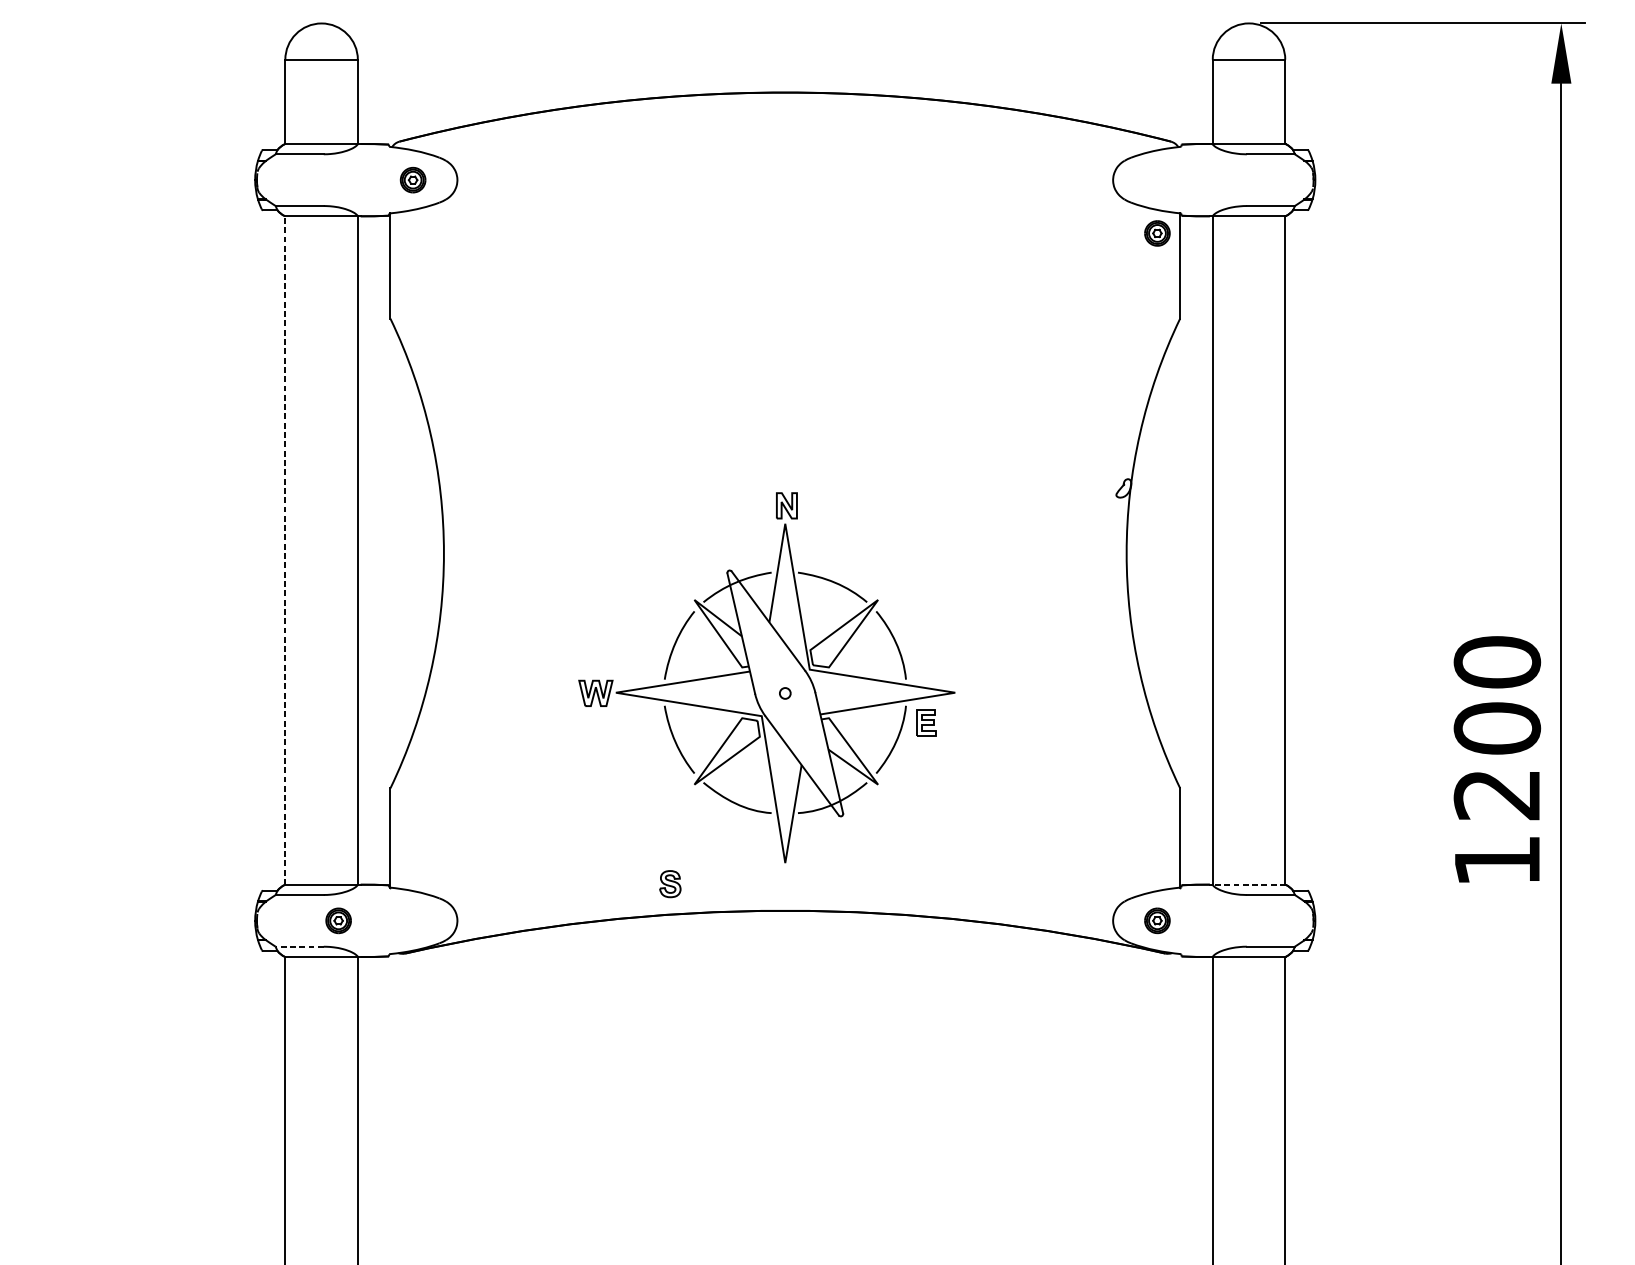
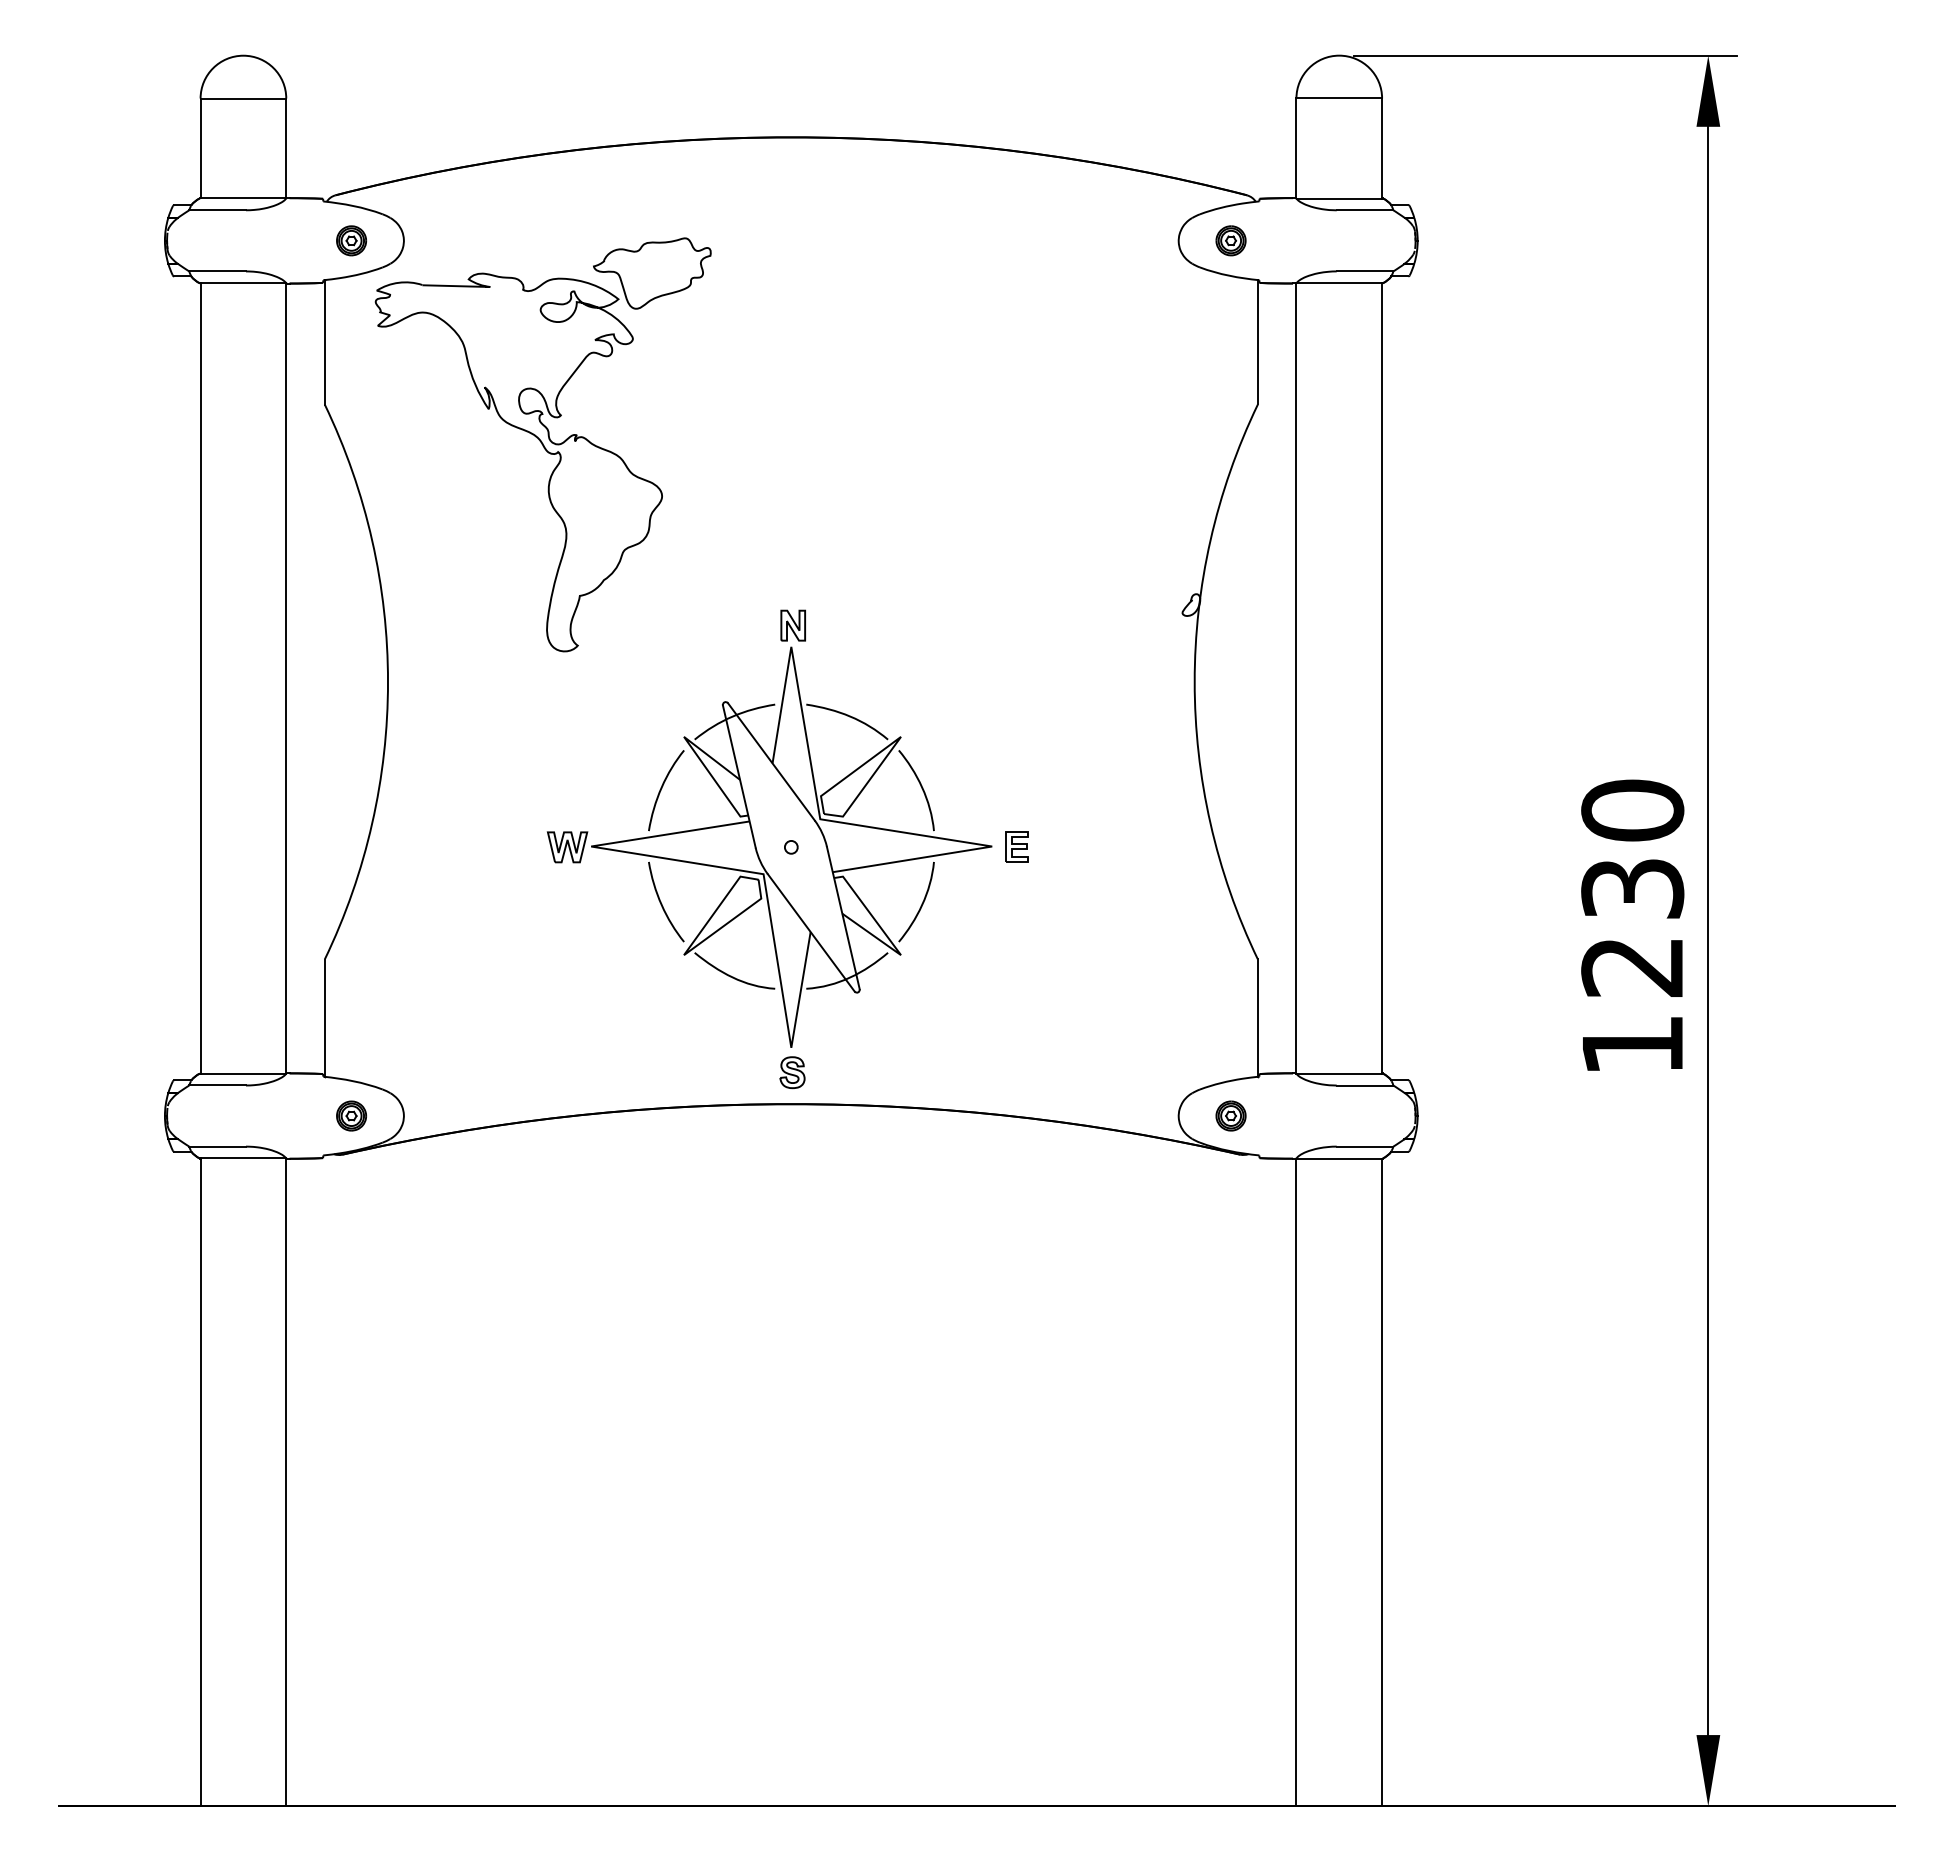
part: (1156, 233) -> (1230, 240), moved
part: (574, 352) -> (542, 444), added
line: (285, 549) -> (200, 677), dashed -> solid
part: (925, 722) -> (1016, 846), moved
text: (1497, 728) -> (1632, 888), 1200 -> 1230
part: (670, 883) -> (792, 1072), moved
line: (1249, 884) -> (1339, 1073), dashed -> solid
part: (338, 920) -> (351, 1115), moved
line: (299, 946) -> (217, 1146), dashed -> solid

